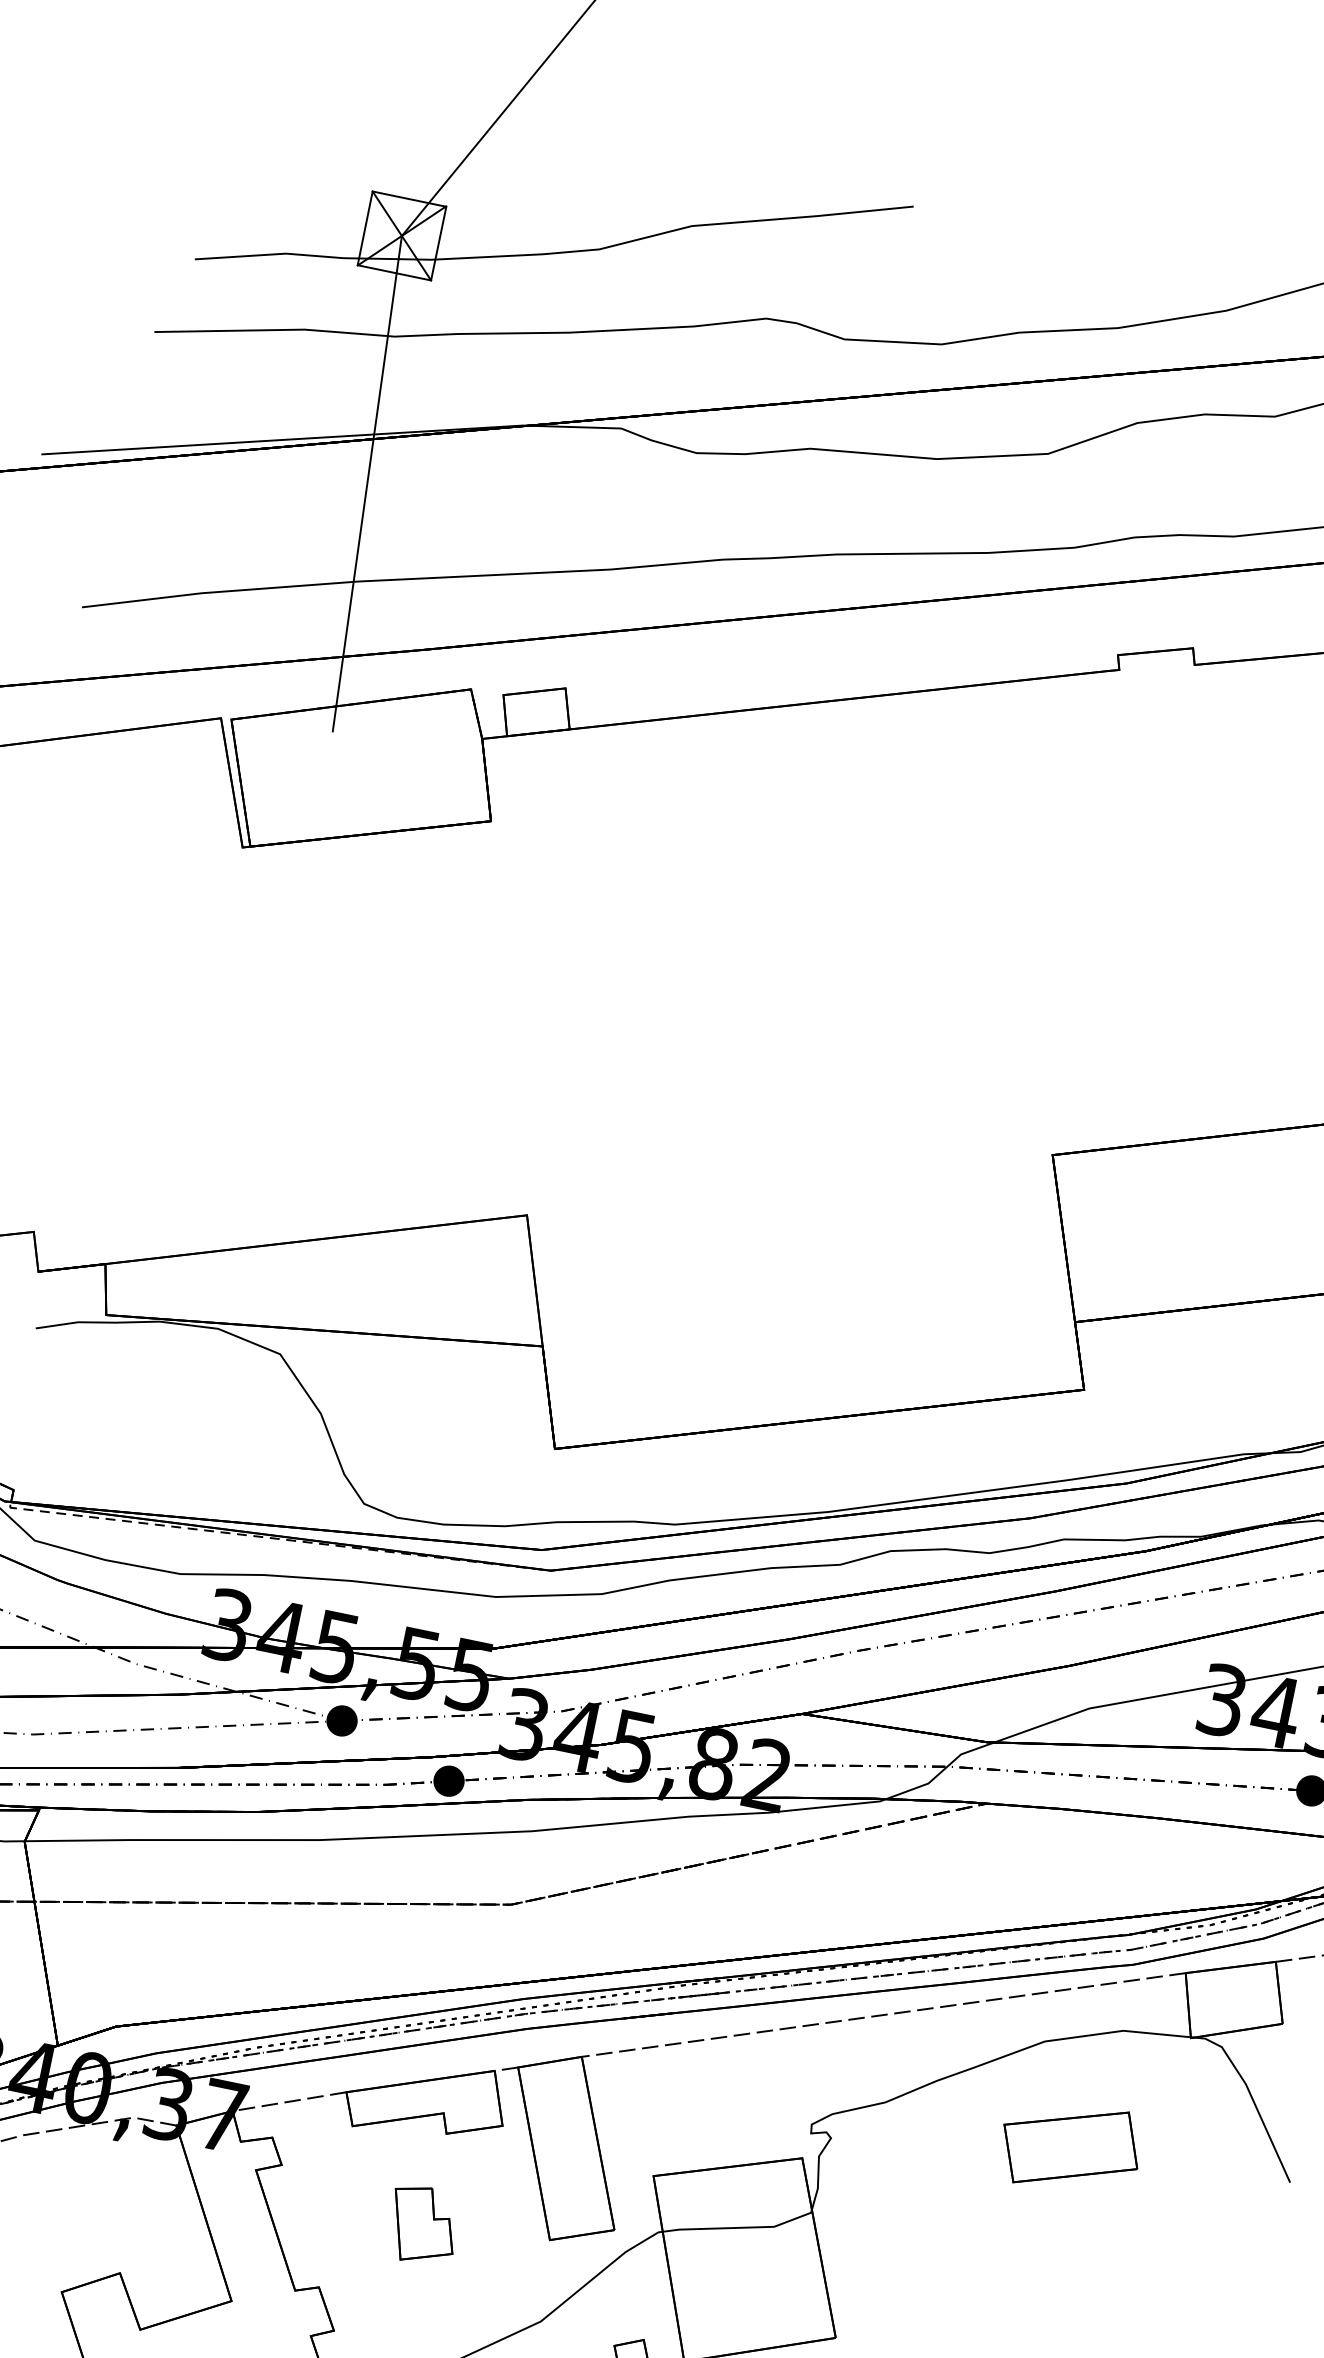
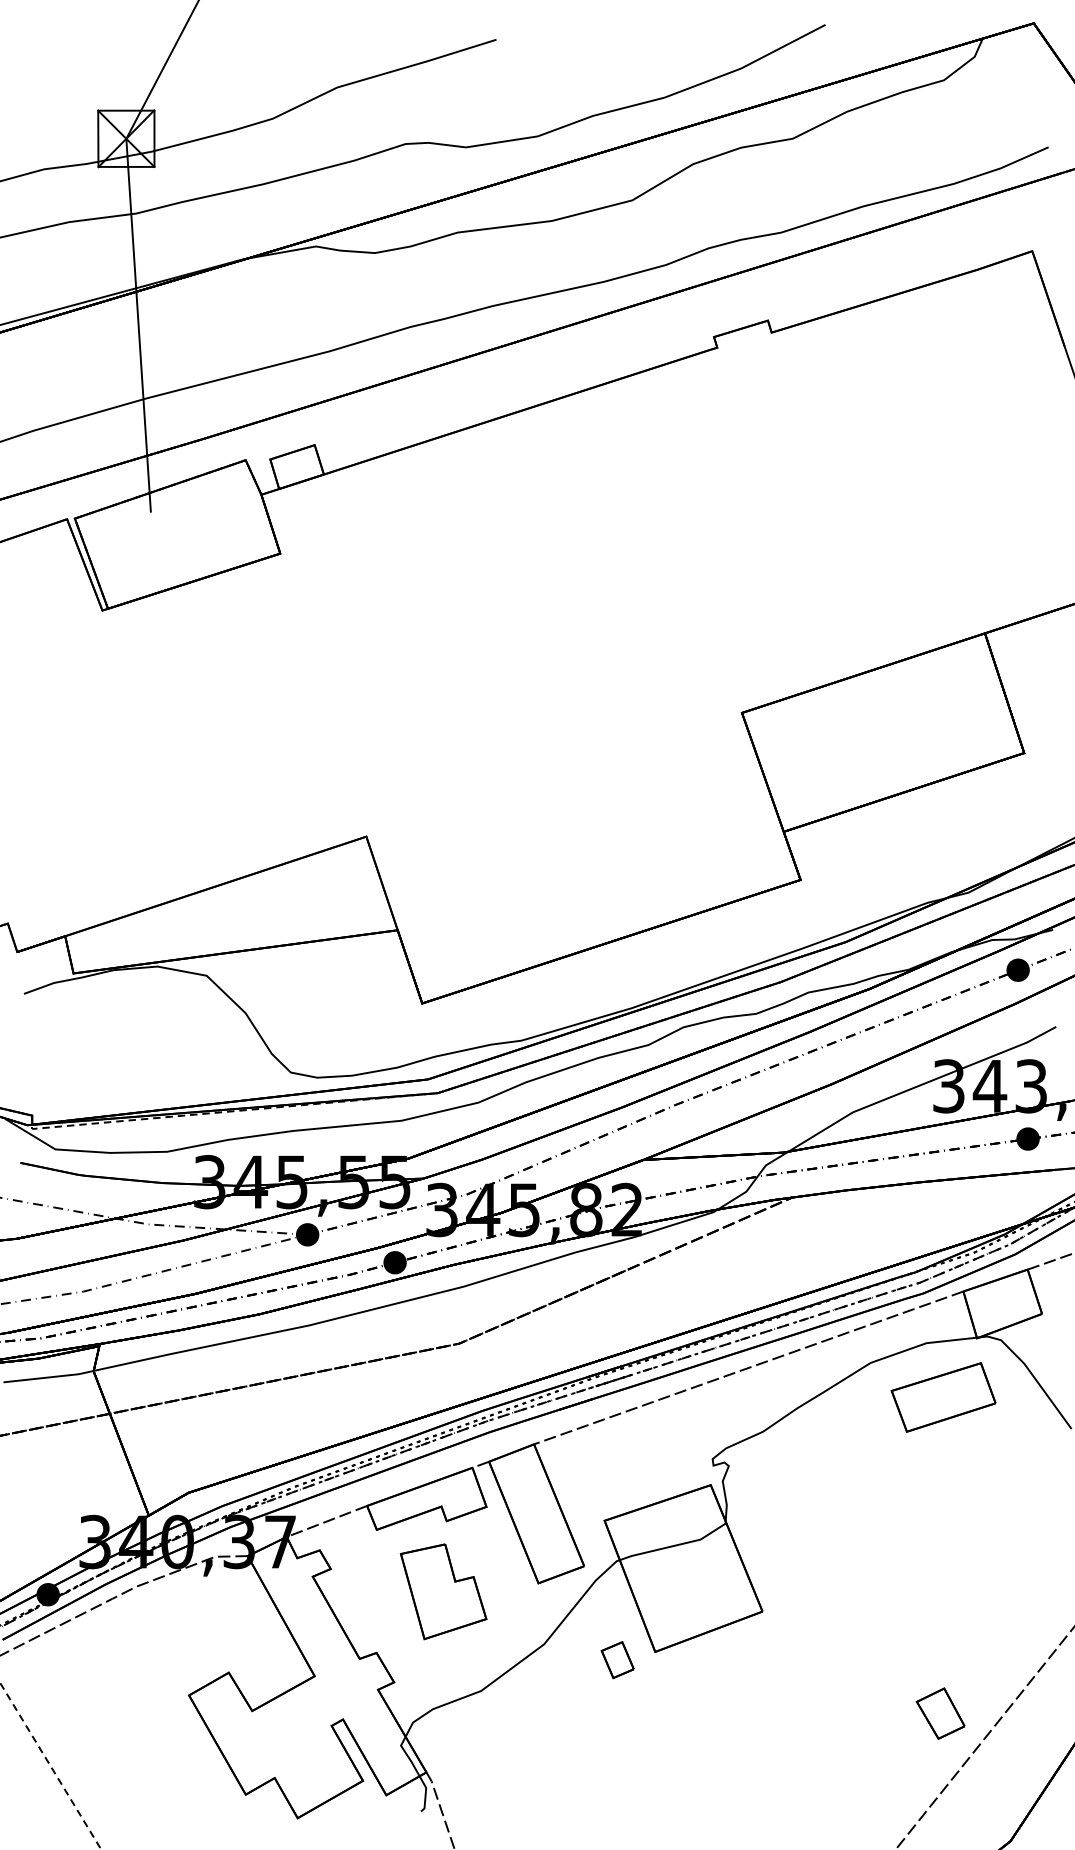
part: (1070, 2147) -> (943, 1397), moved
part: (423, 2225) -> (443, 1591), size x1.67

